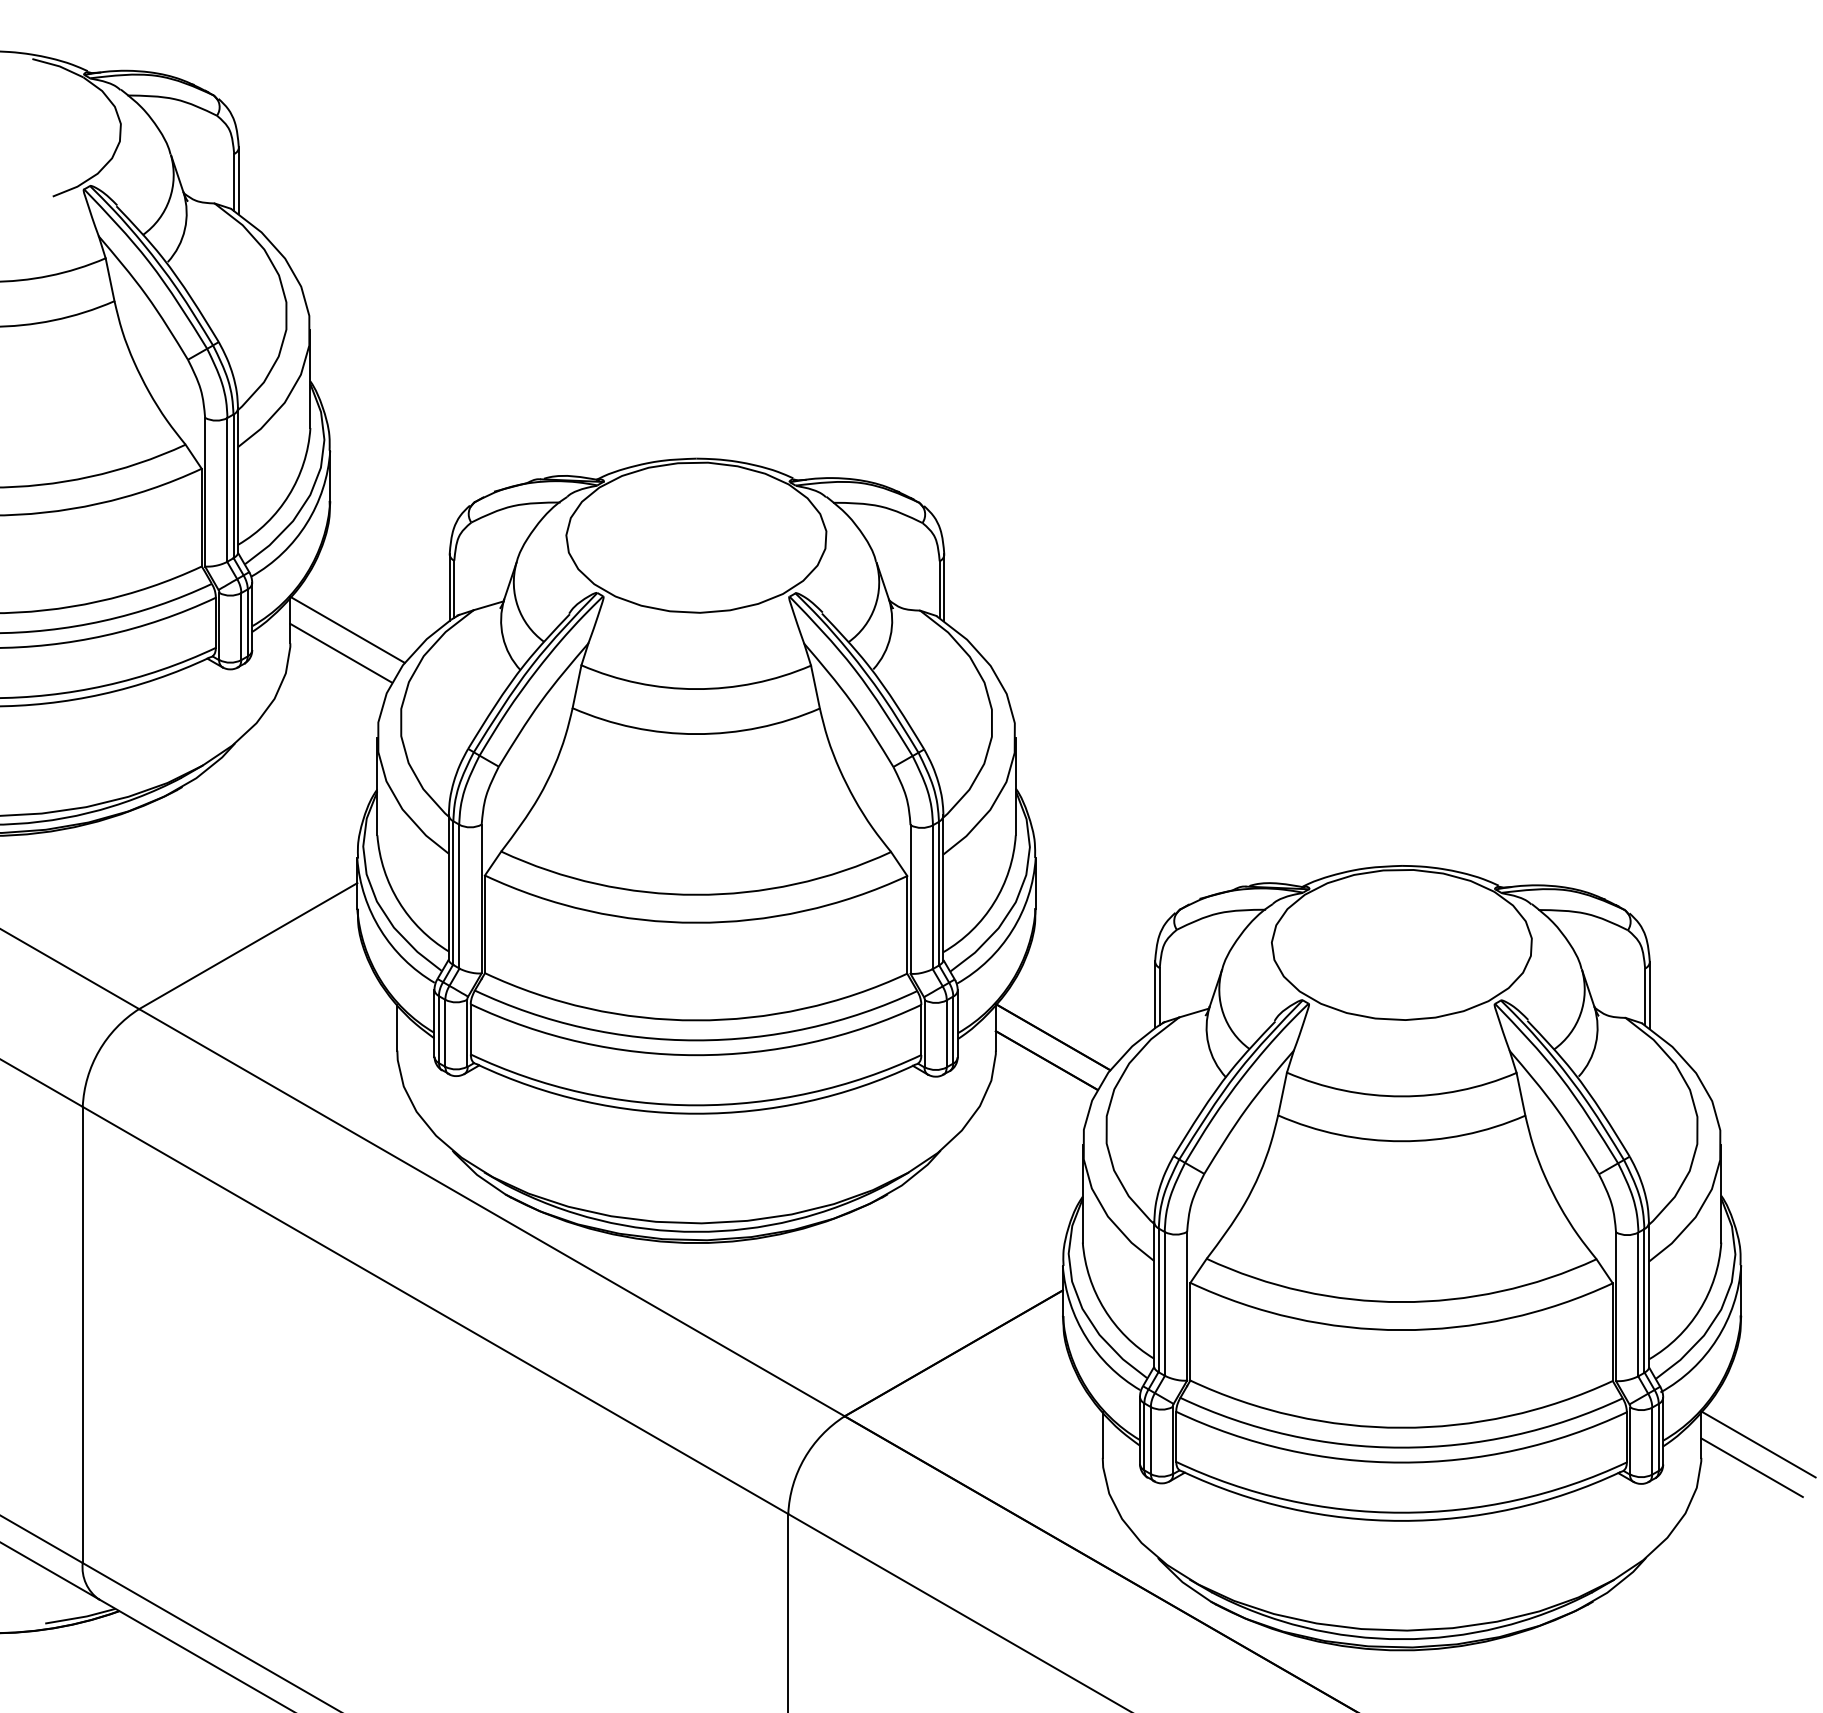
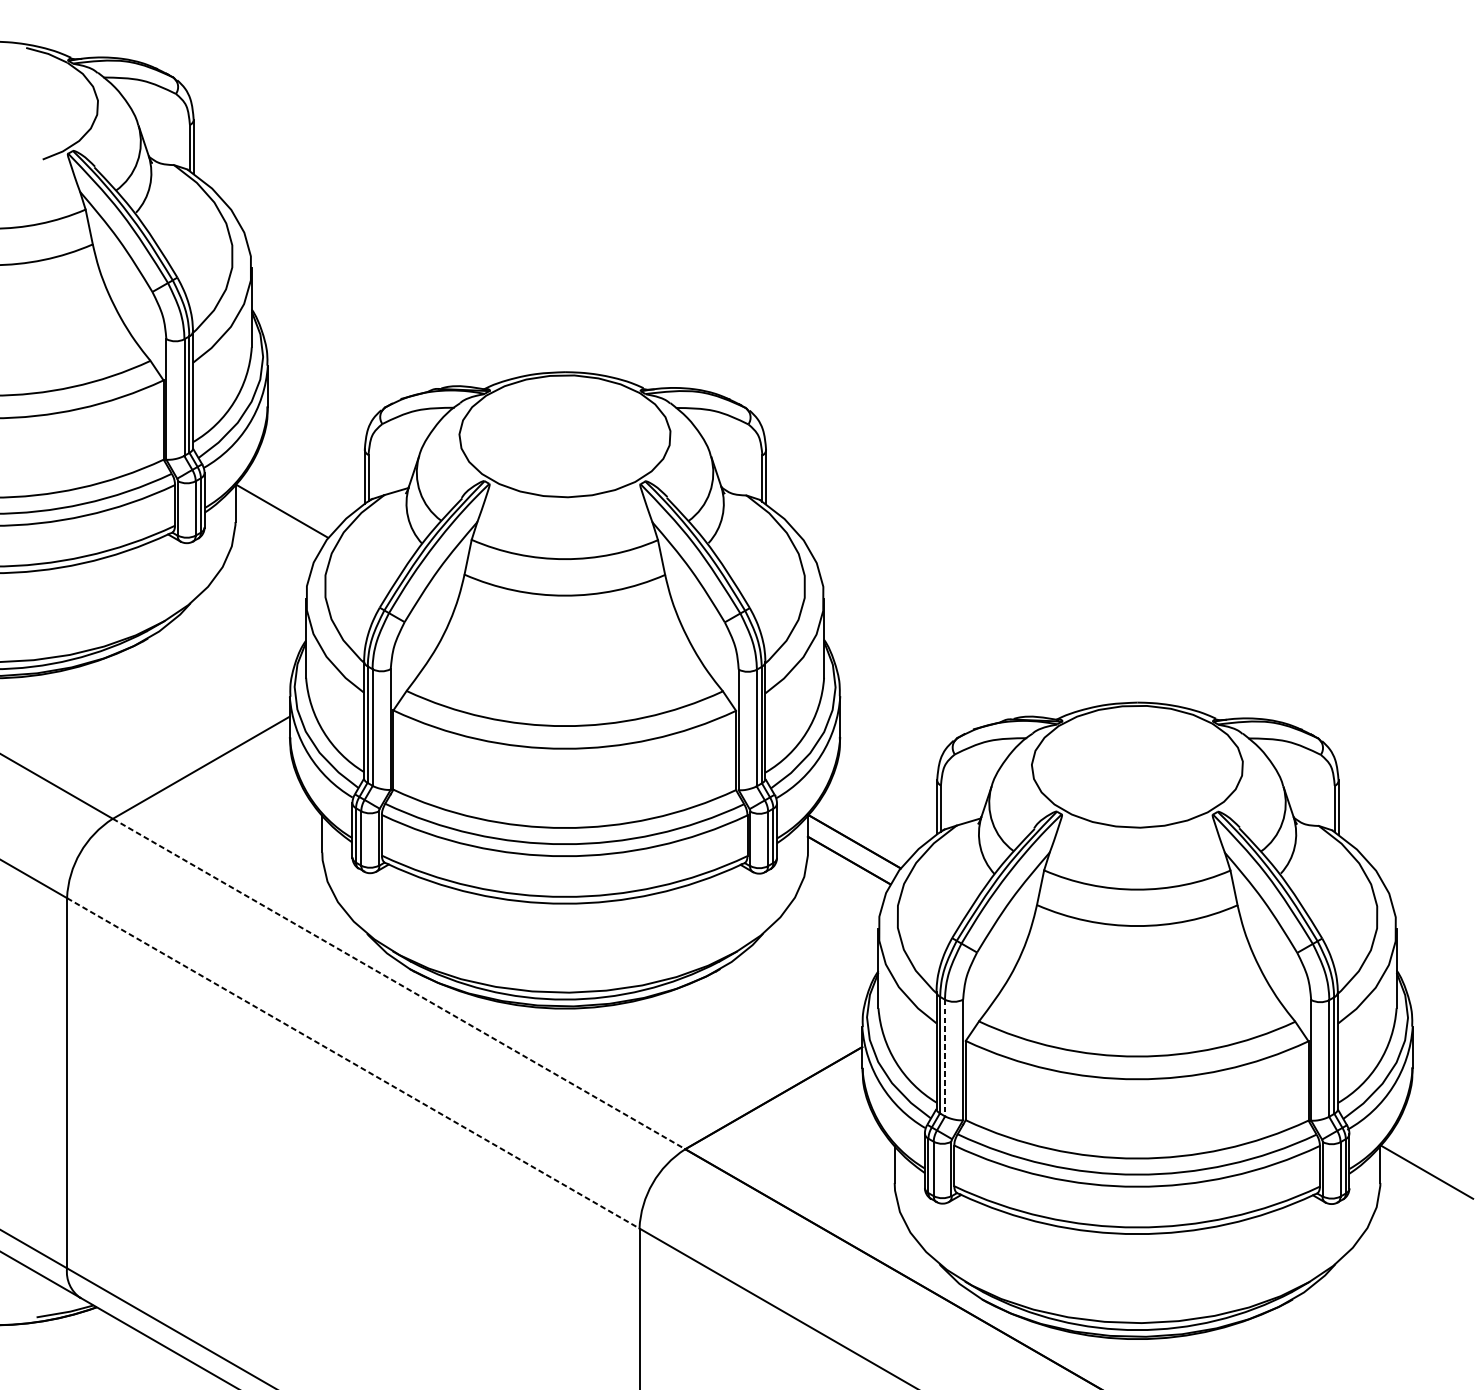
line: (340, 652) -> (276, 529), removed
line: (492, 1212) -> (399, 983), solid -> dashed
line: (1164, 1303) -> (944, 1057), solid -> dashed
line: (435, 1310) -> (353, 1063), solid -> dashed
line: (1751, 1467) -> (1421, 1190), removed

